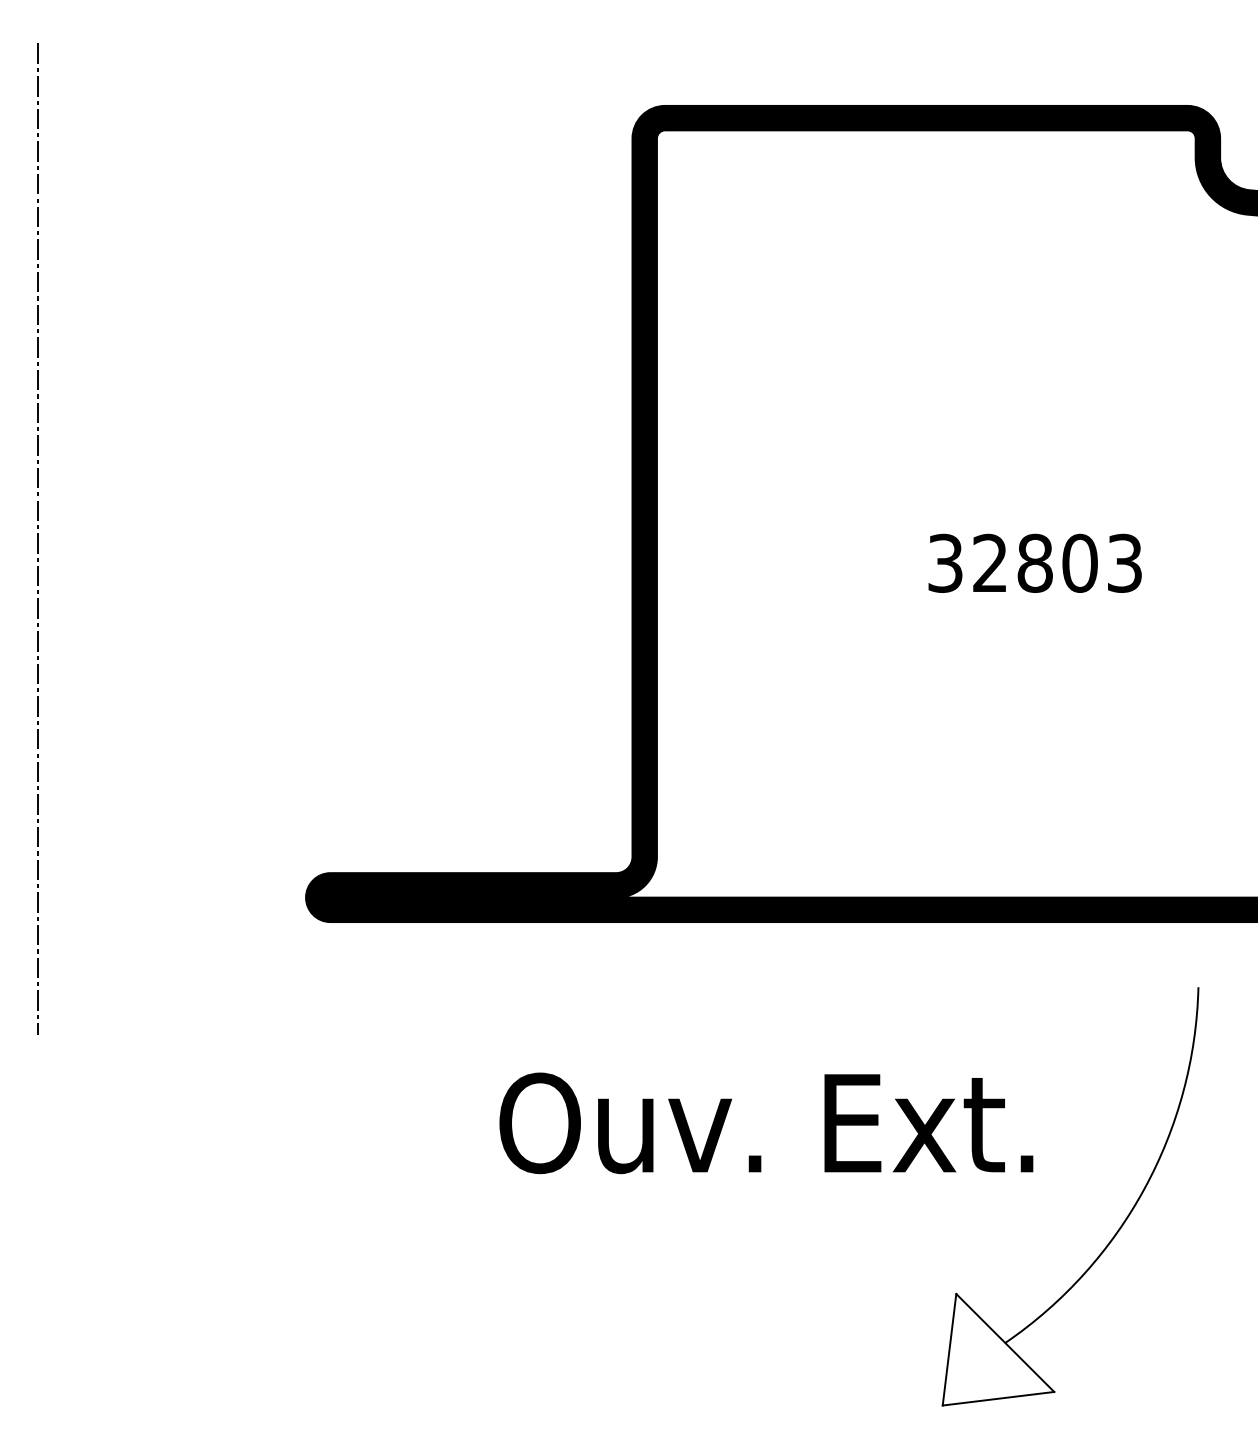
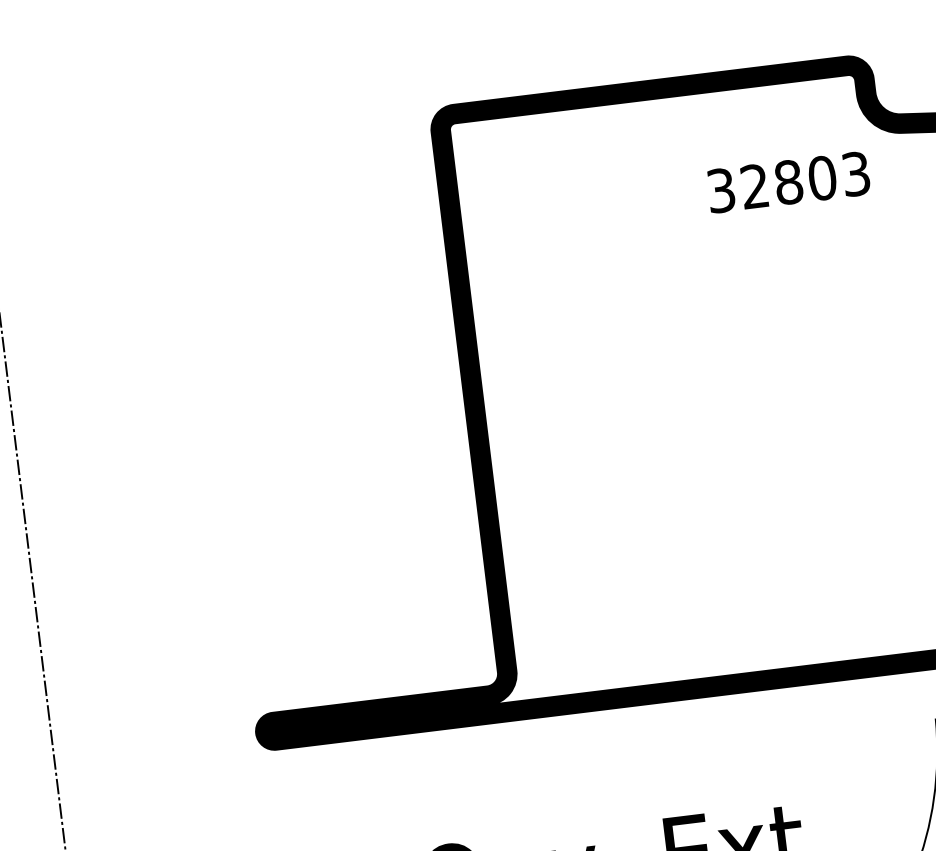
text: (1034, 562) -> (788, 181), moved

